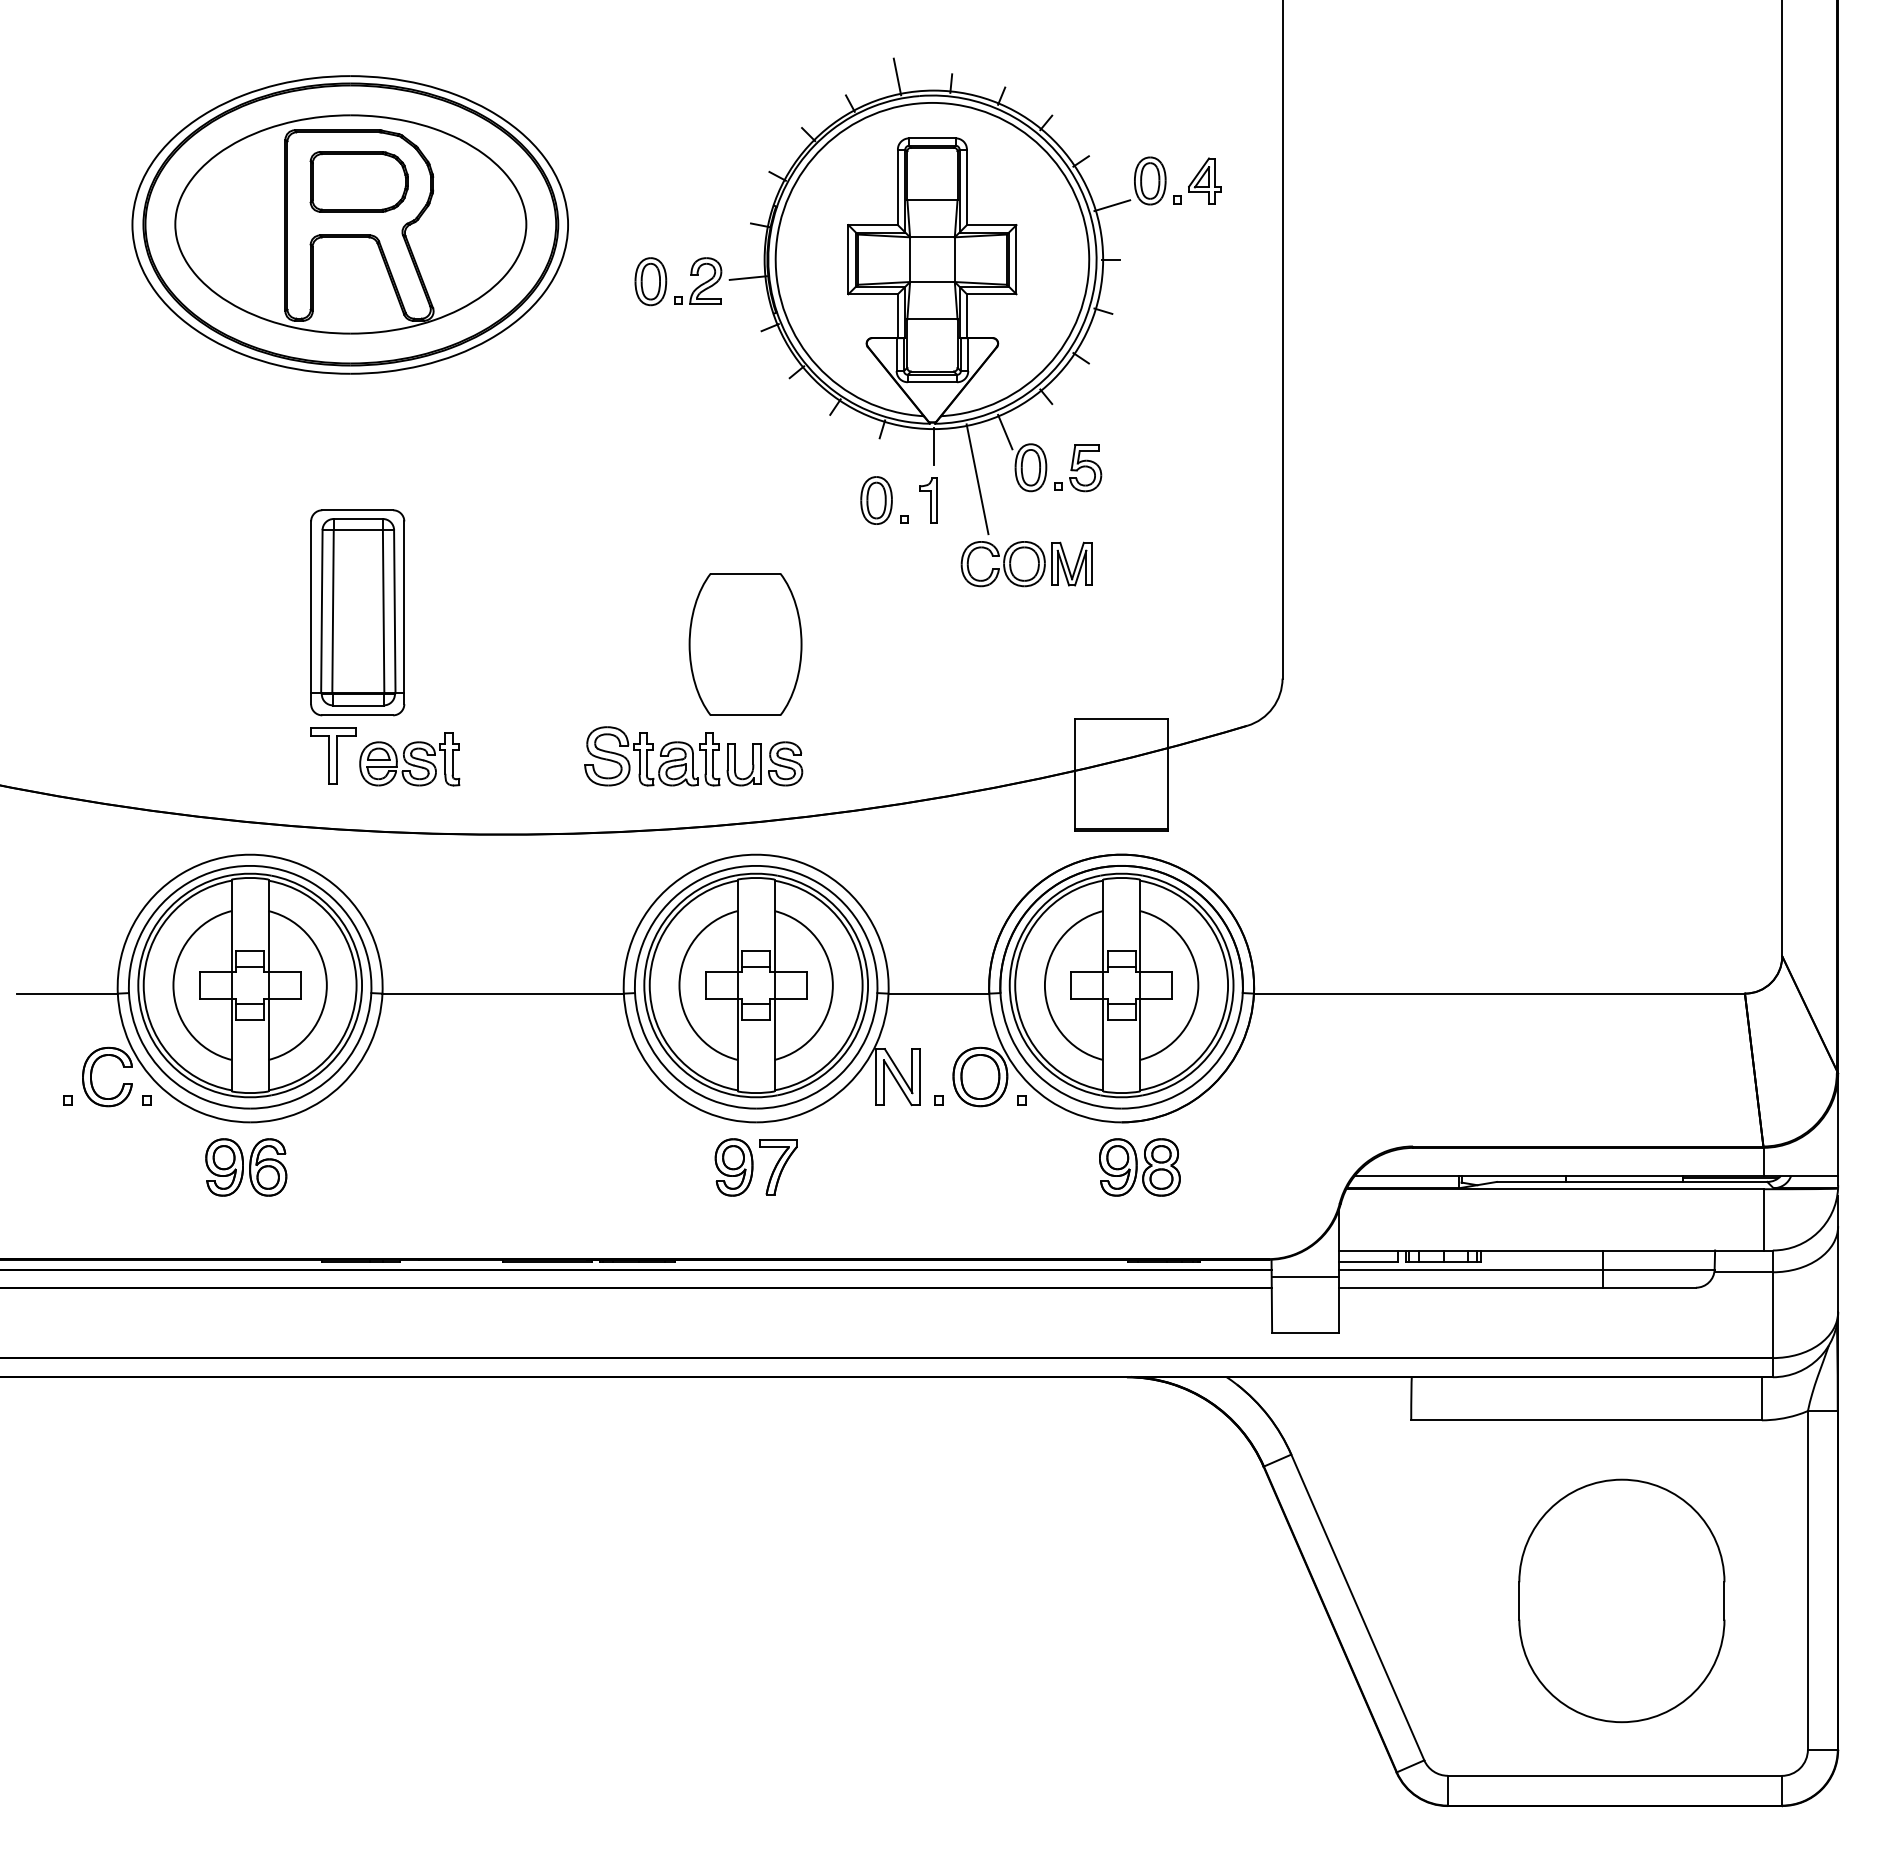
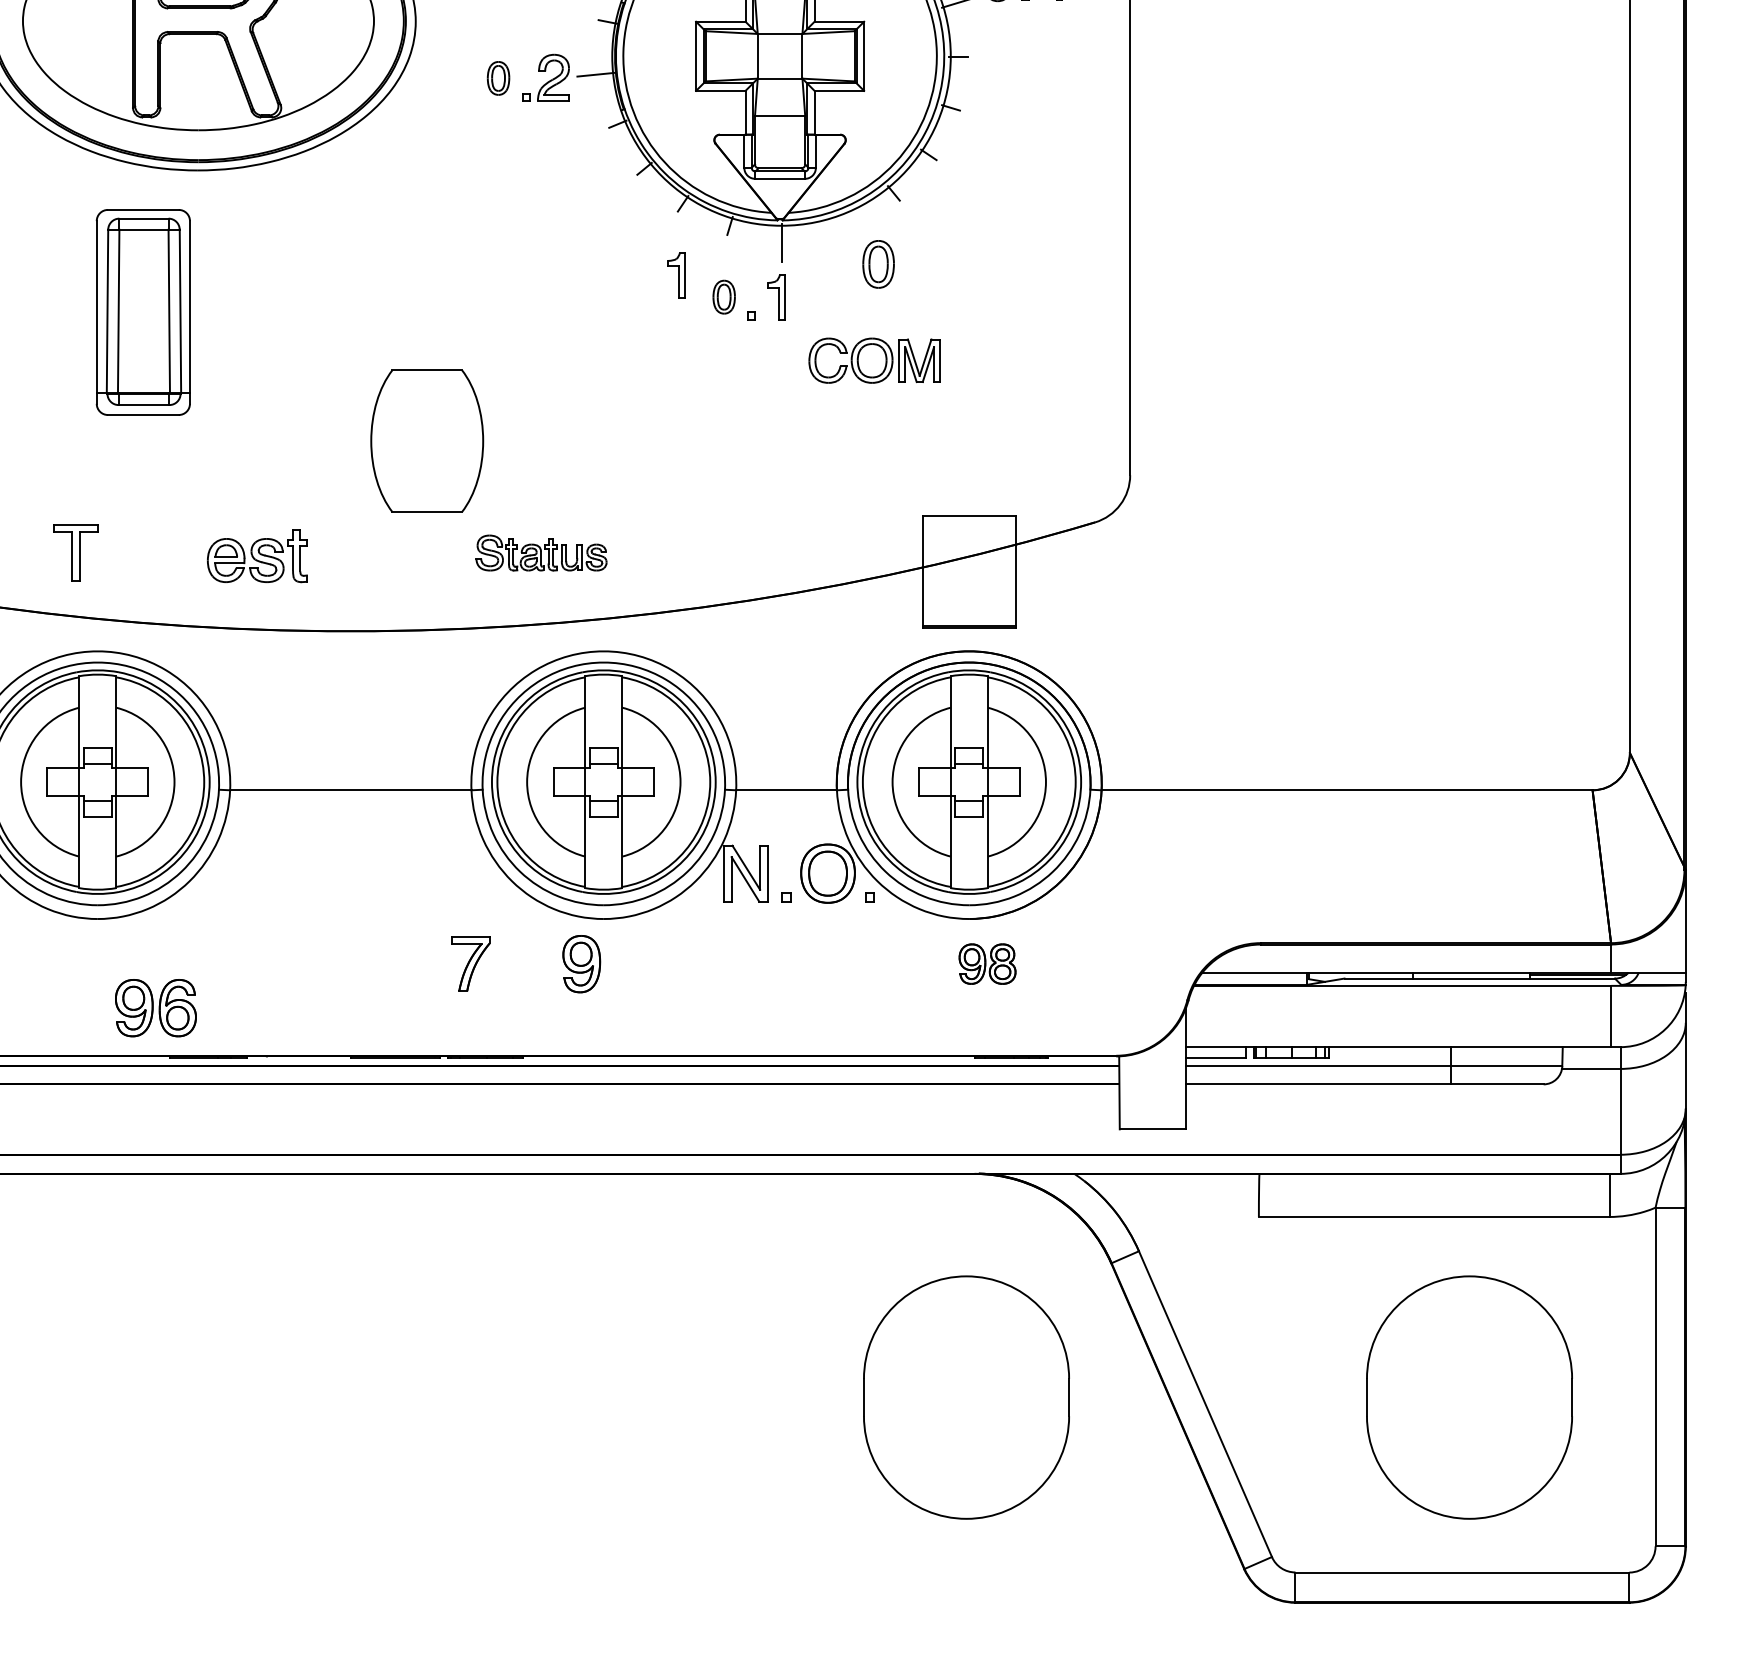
part: (650, 281) -> (498, 78), size x0.7
line: (1005, 431) -> (853, 228), removed
part: (1078, 468) -> (926, 265), removed
part: (828, 478) -> (676, 275), added
line: (977, 479) -> (825, 276), removed
part: (876, 500) -> (724, 297), size x0.7
part: (357, 612) -> (143, 312), moved
part: (745, 644) -> (427, 441), moved
part: (333, 755) -> (76, 552), moved
part: (693, 756) -> (541, 553), size x0.6
part: (246, 1167) -> (156, 1008), moved
part: (778, 1167) -> (471, 964), moved
part: (1139, 1167) -> (987, 964), size x0.7
line: (1304, 1276) -> (1152, 1073), removed
part: (1118, 1600) -> (966, 1397), added

